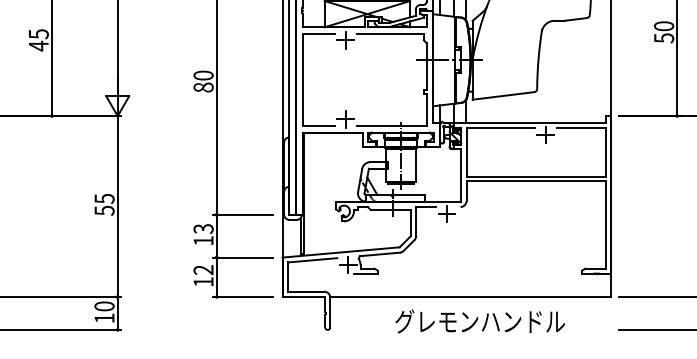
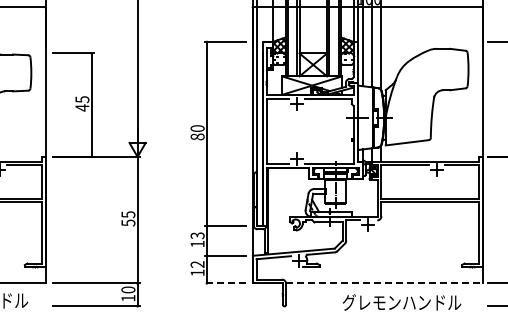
line: (243, 297) -> (225, 283), solid -> dashed
line: (470, 297) -> (384, 283), solid -> dashed
text: (479, 321) -> (401, 302), moved

